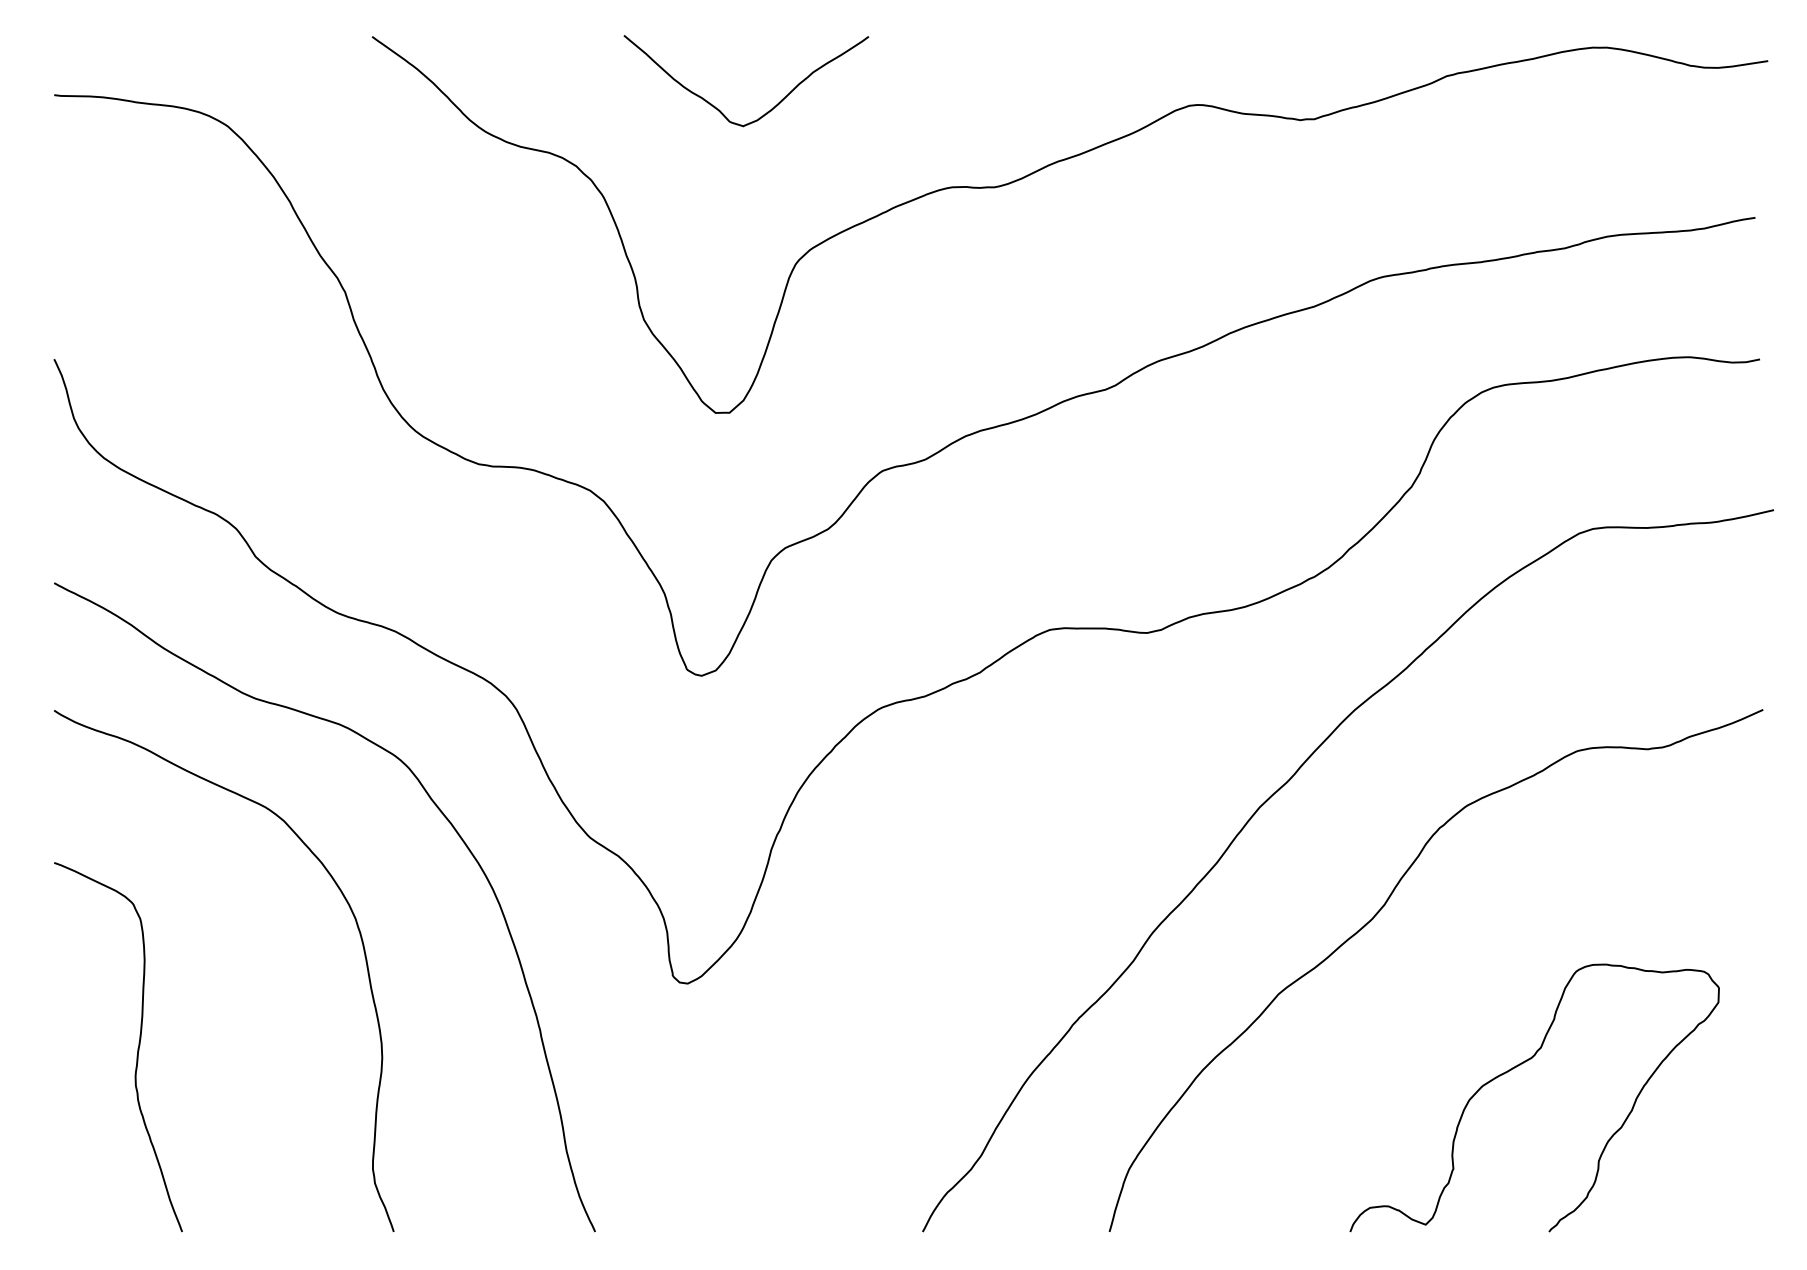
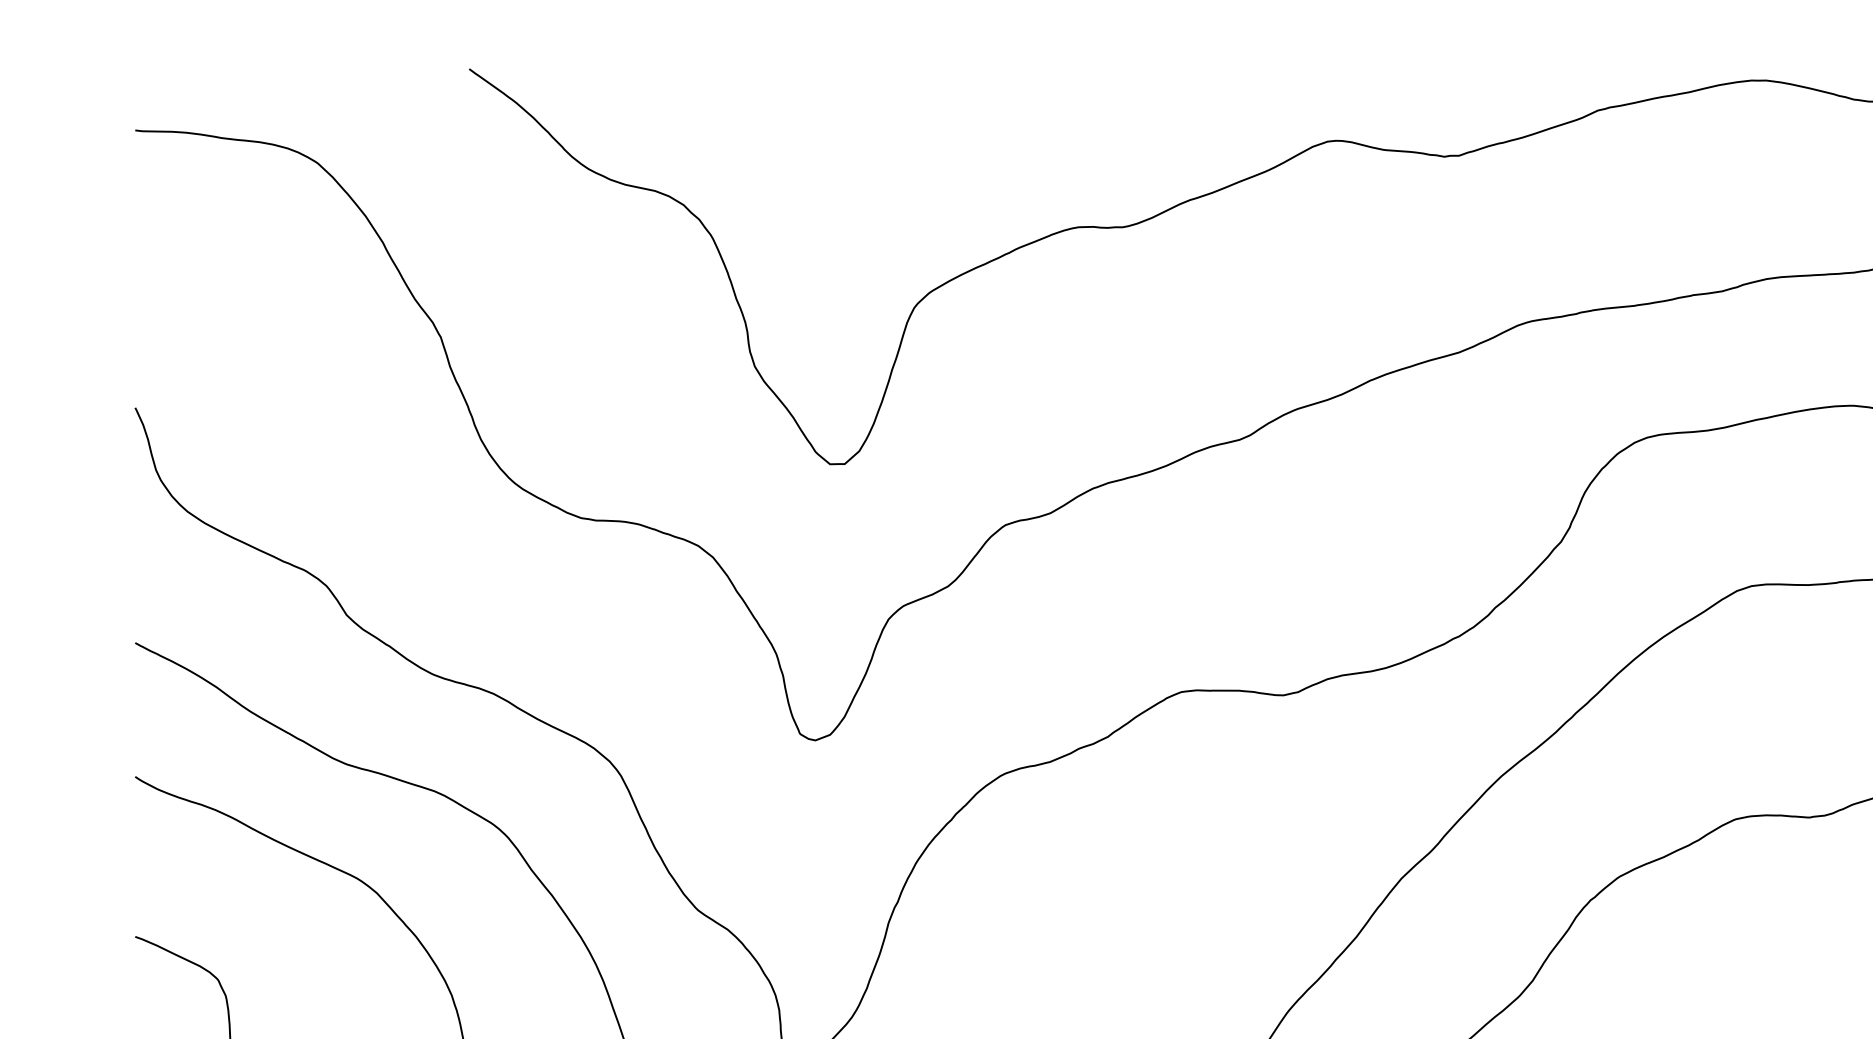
curve: (767, 111) -> (884, 147), removed

